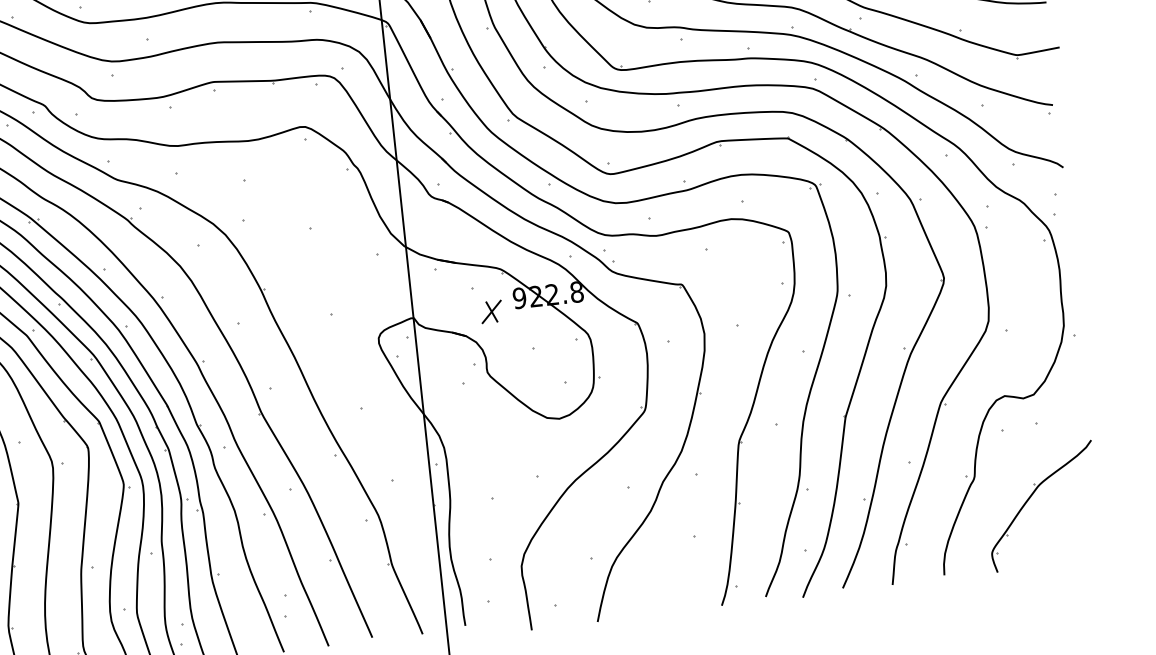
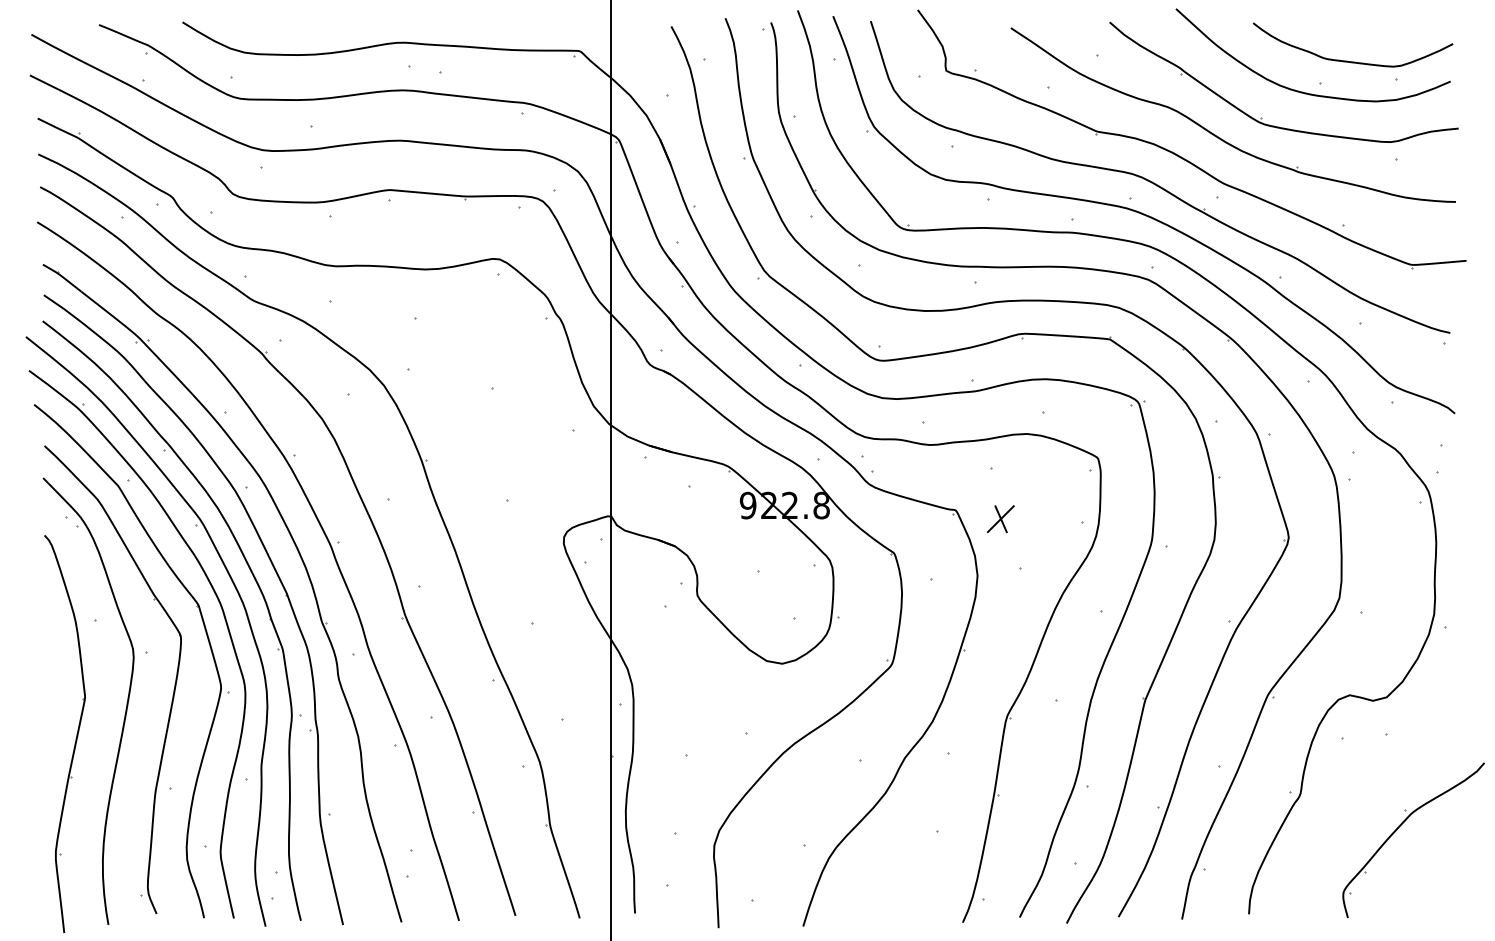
part: (491, 312) -> (1000, 519), moved
part: (1029, 500) -> (1397, 830), moved

